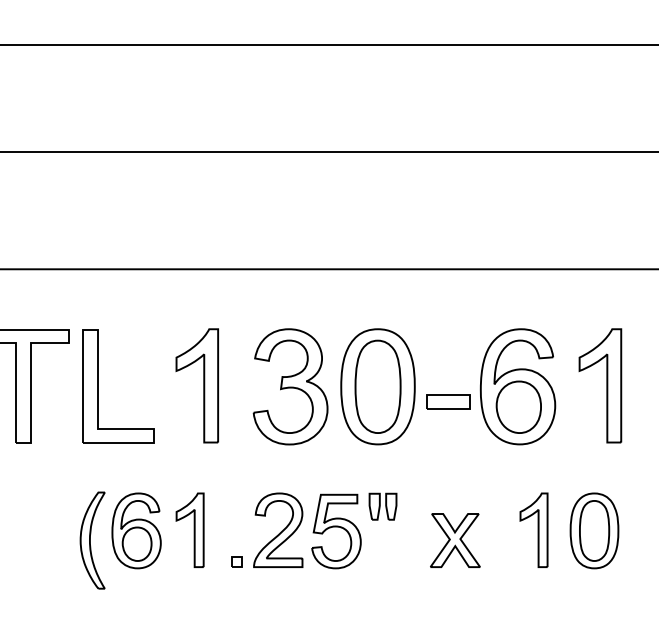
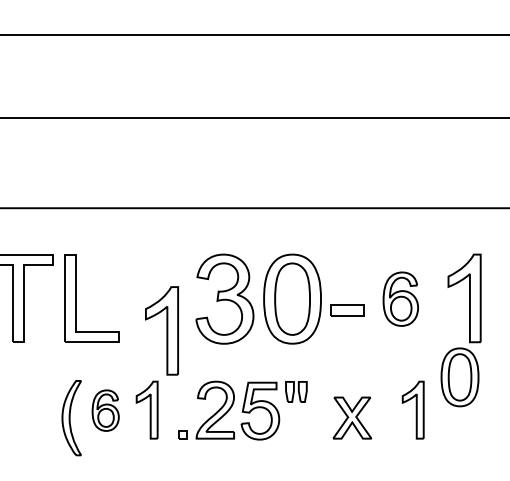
part: (203, 385) -> (166, 330), moved
part: (517, 386) -> (400, 298), size x0.6
part: (136, 530) -> (105, 410), size x0.7
part: (594, 530) -> (460, 377), moved

